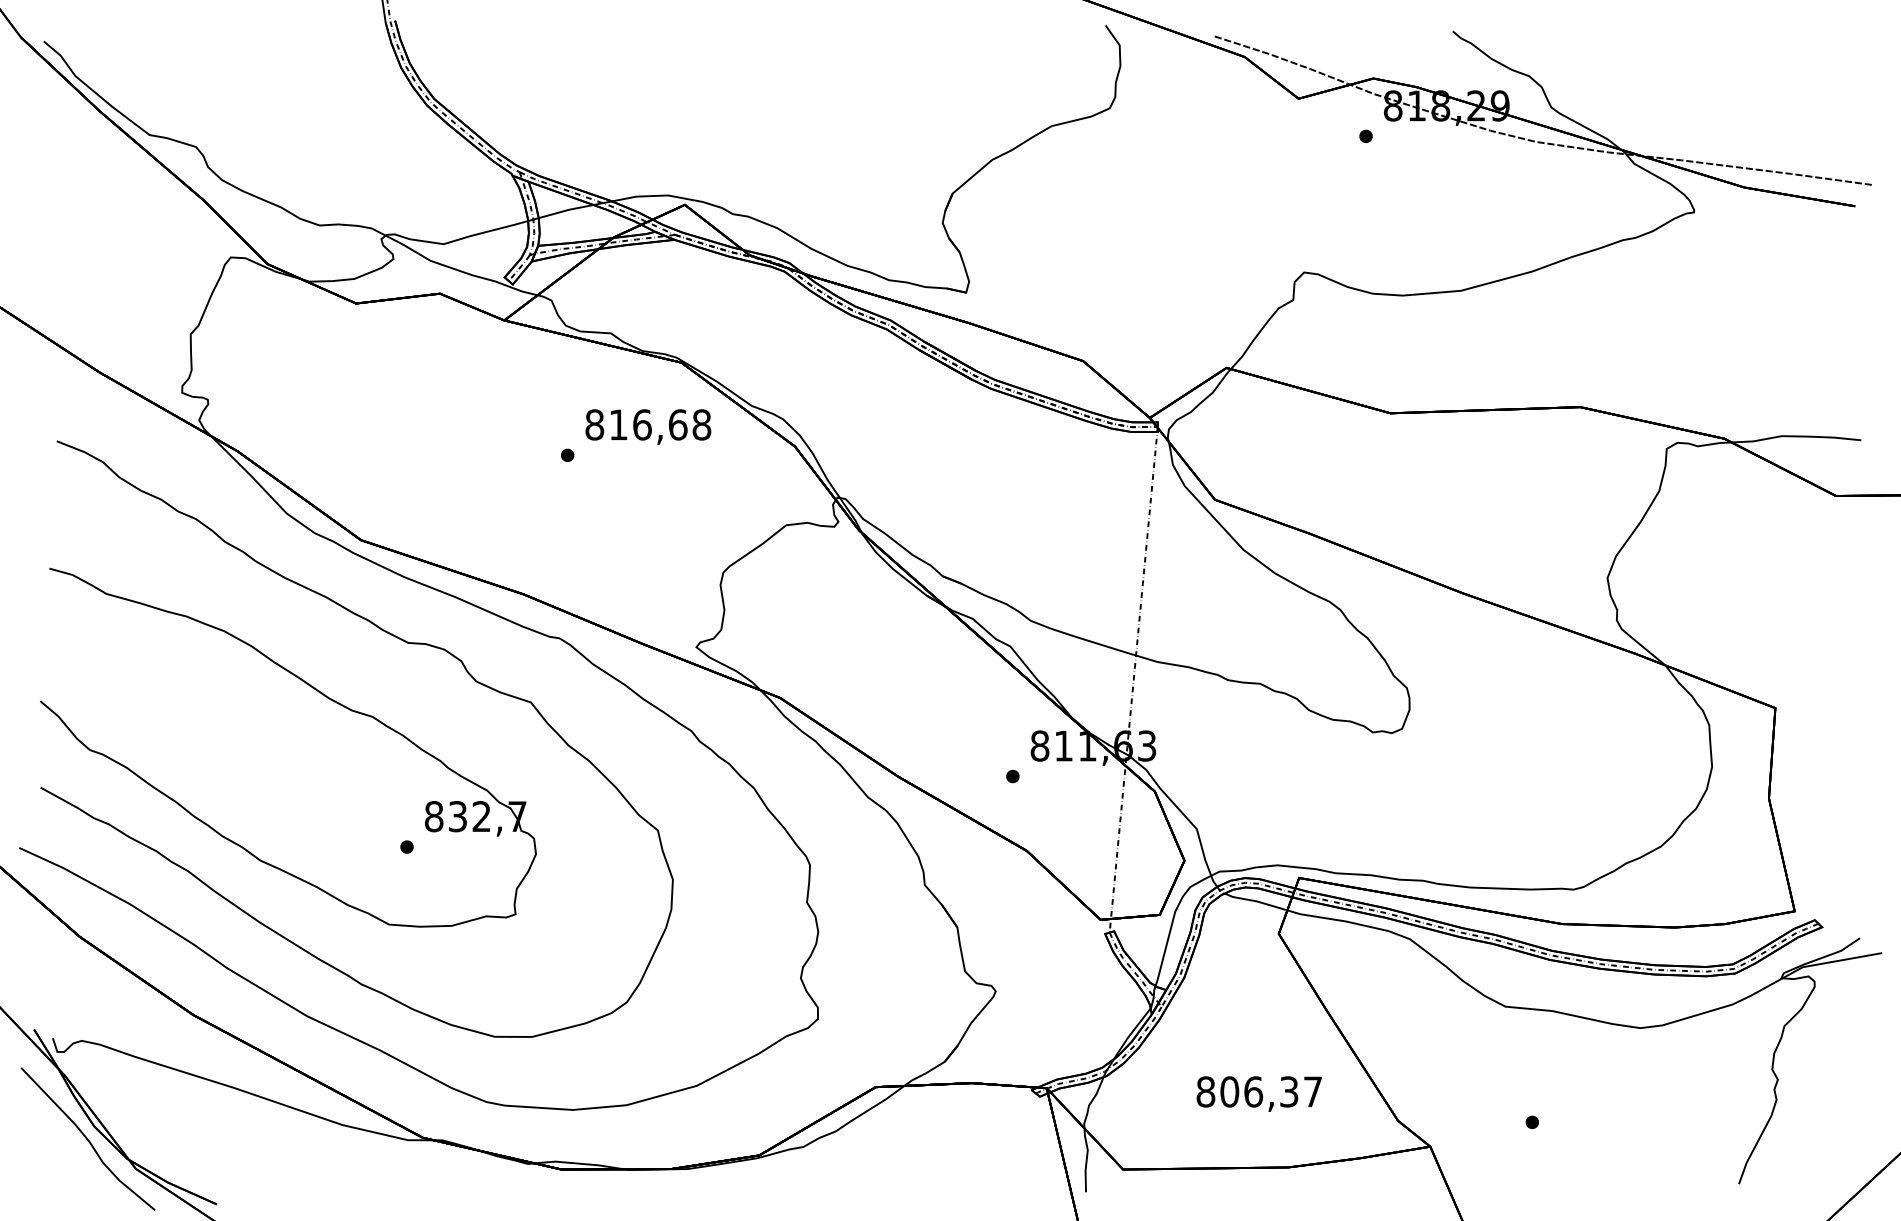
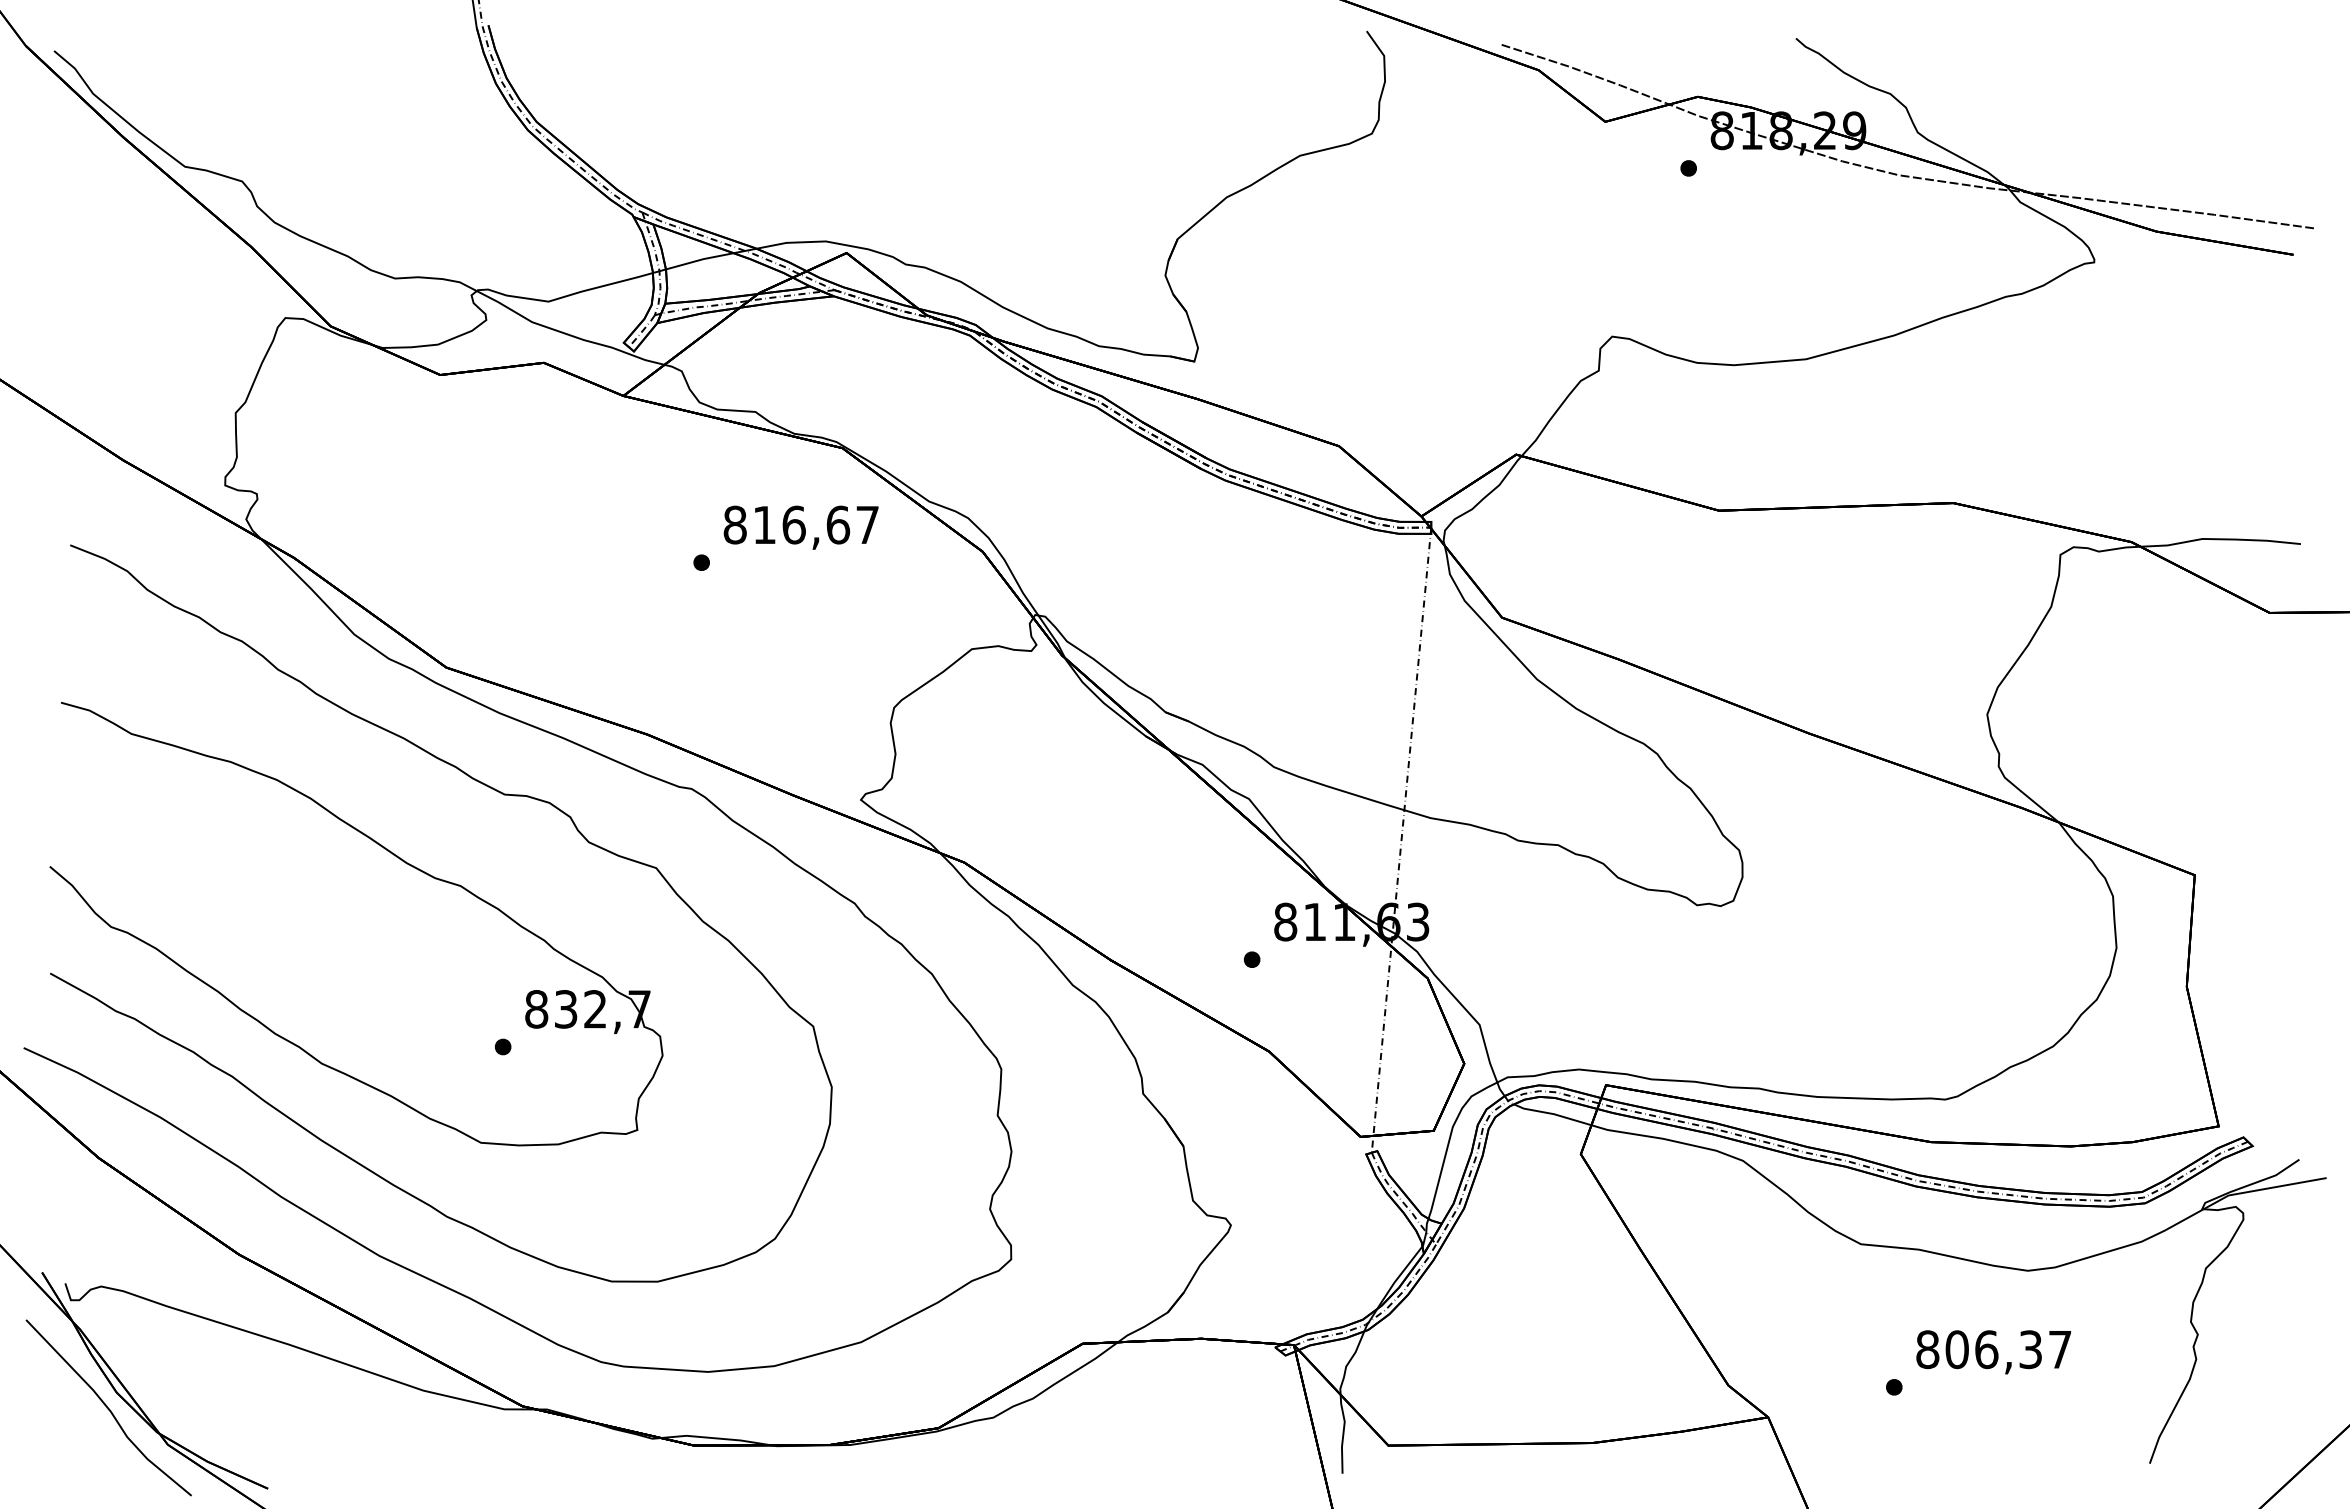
text: (701, 424) -> (867, 524), 816,68 -> 816,67
text: (1259, 1094) -> (1993, 1352), moved

